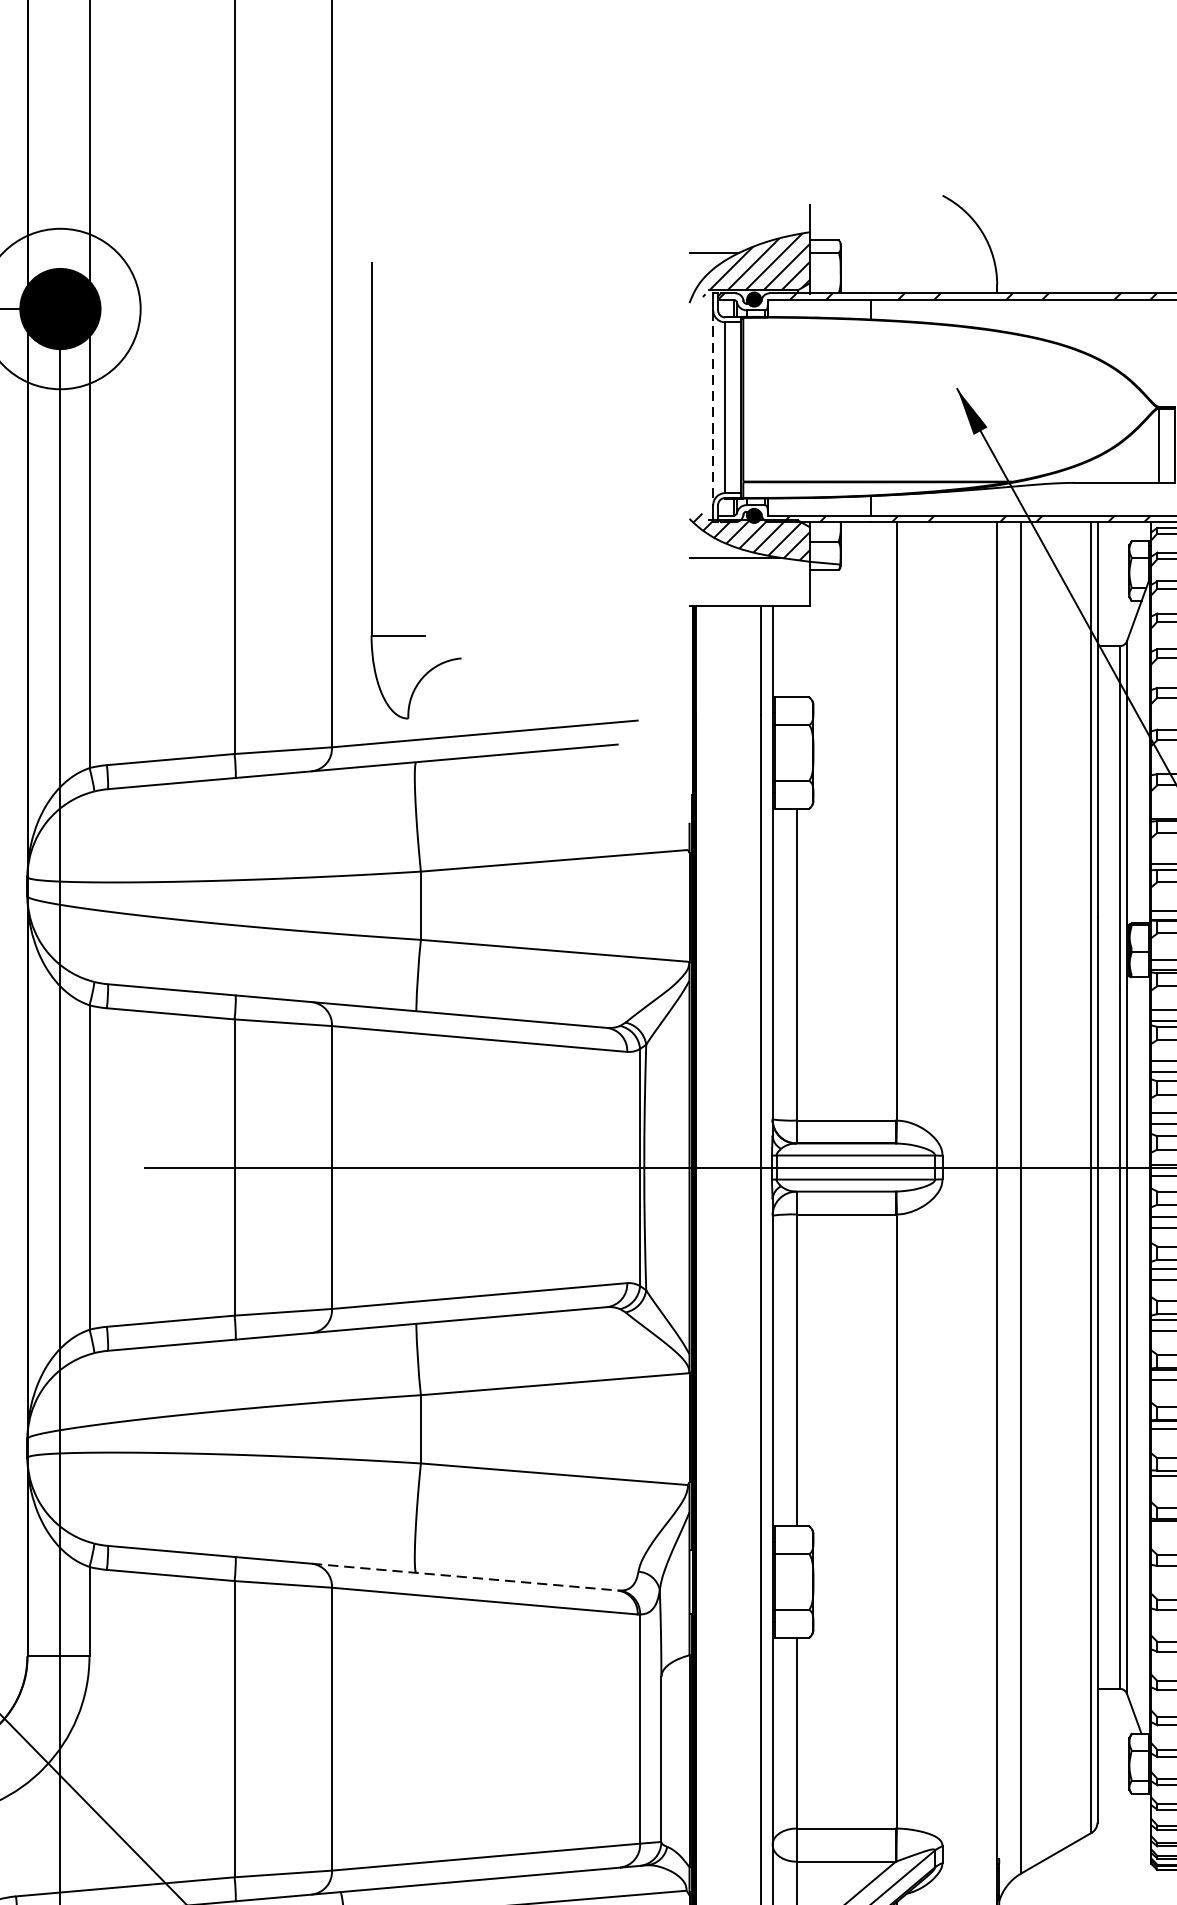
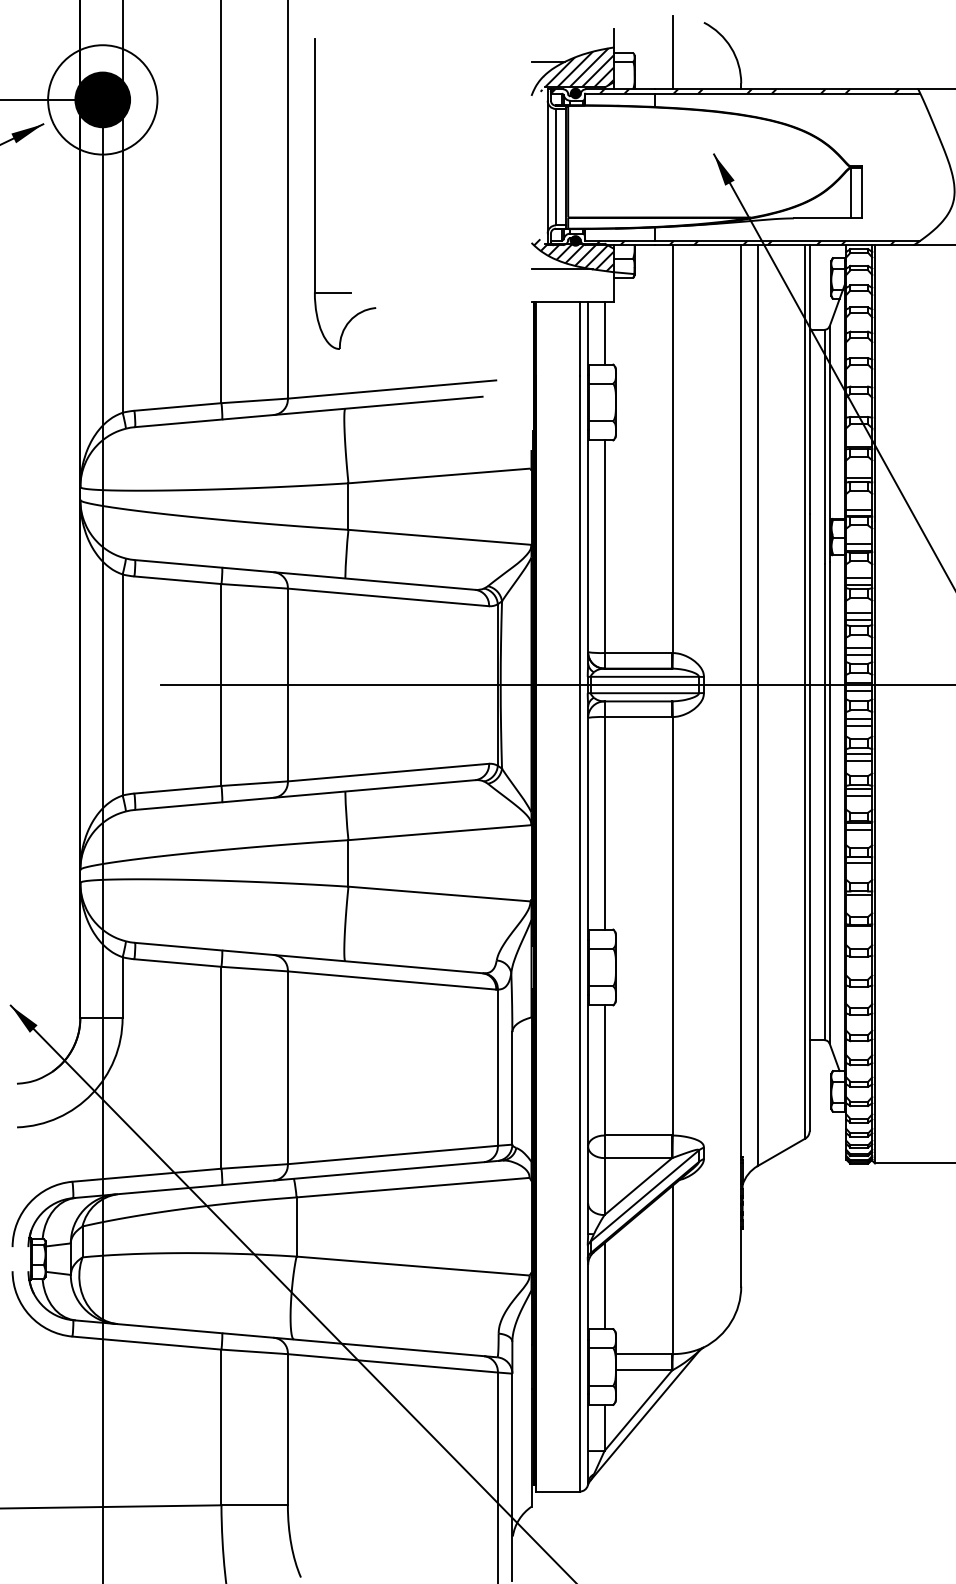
line: (896, 239) -> (672, 52), added
line: (712, 408) -> (547, 167), dashed -> solid
part: (372, 490) -> (315, 193), moved
line: (796, 651) -> (604, 333), added
line: (464, 1577) -> (378, 964), dashed -> solid

